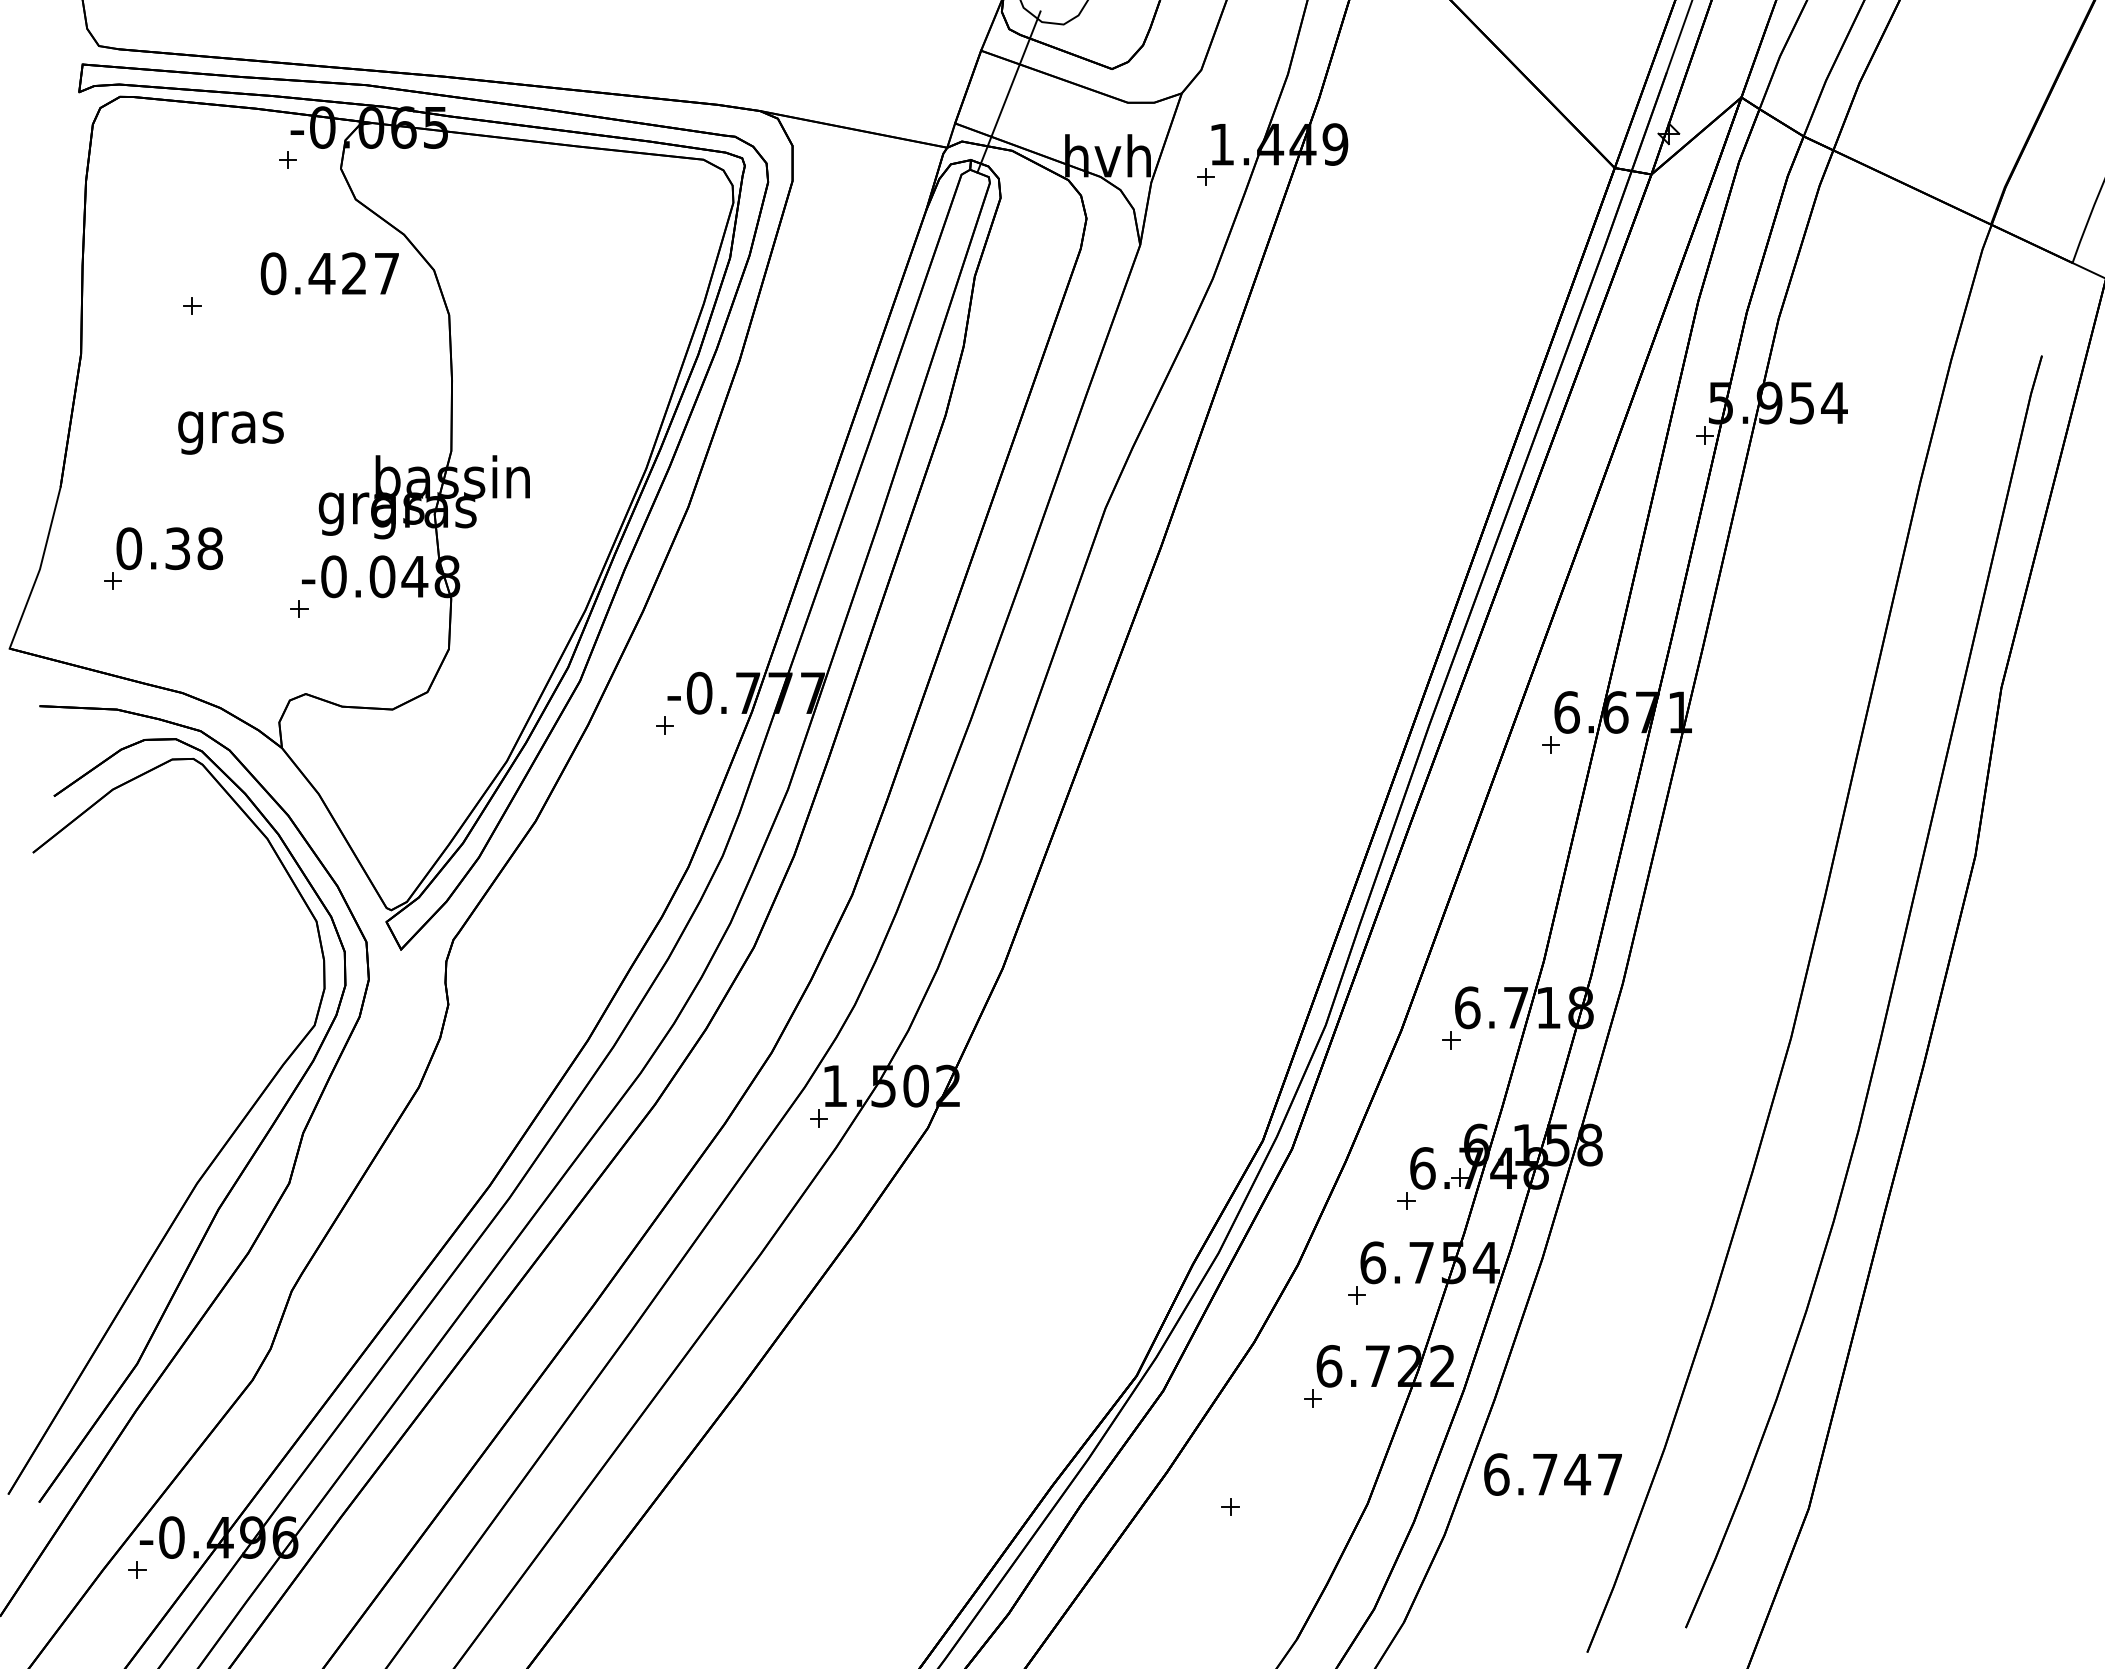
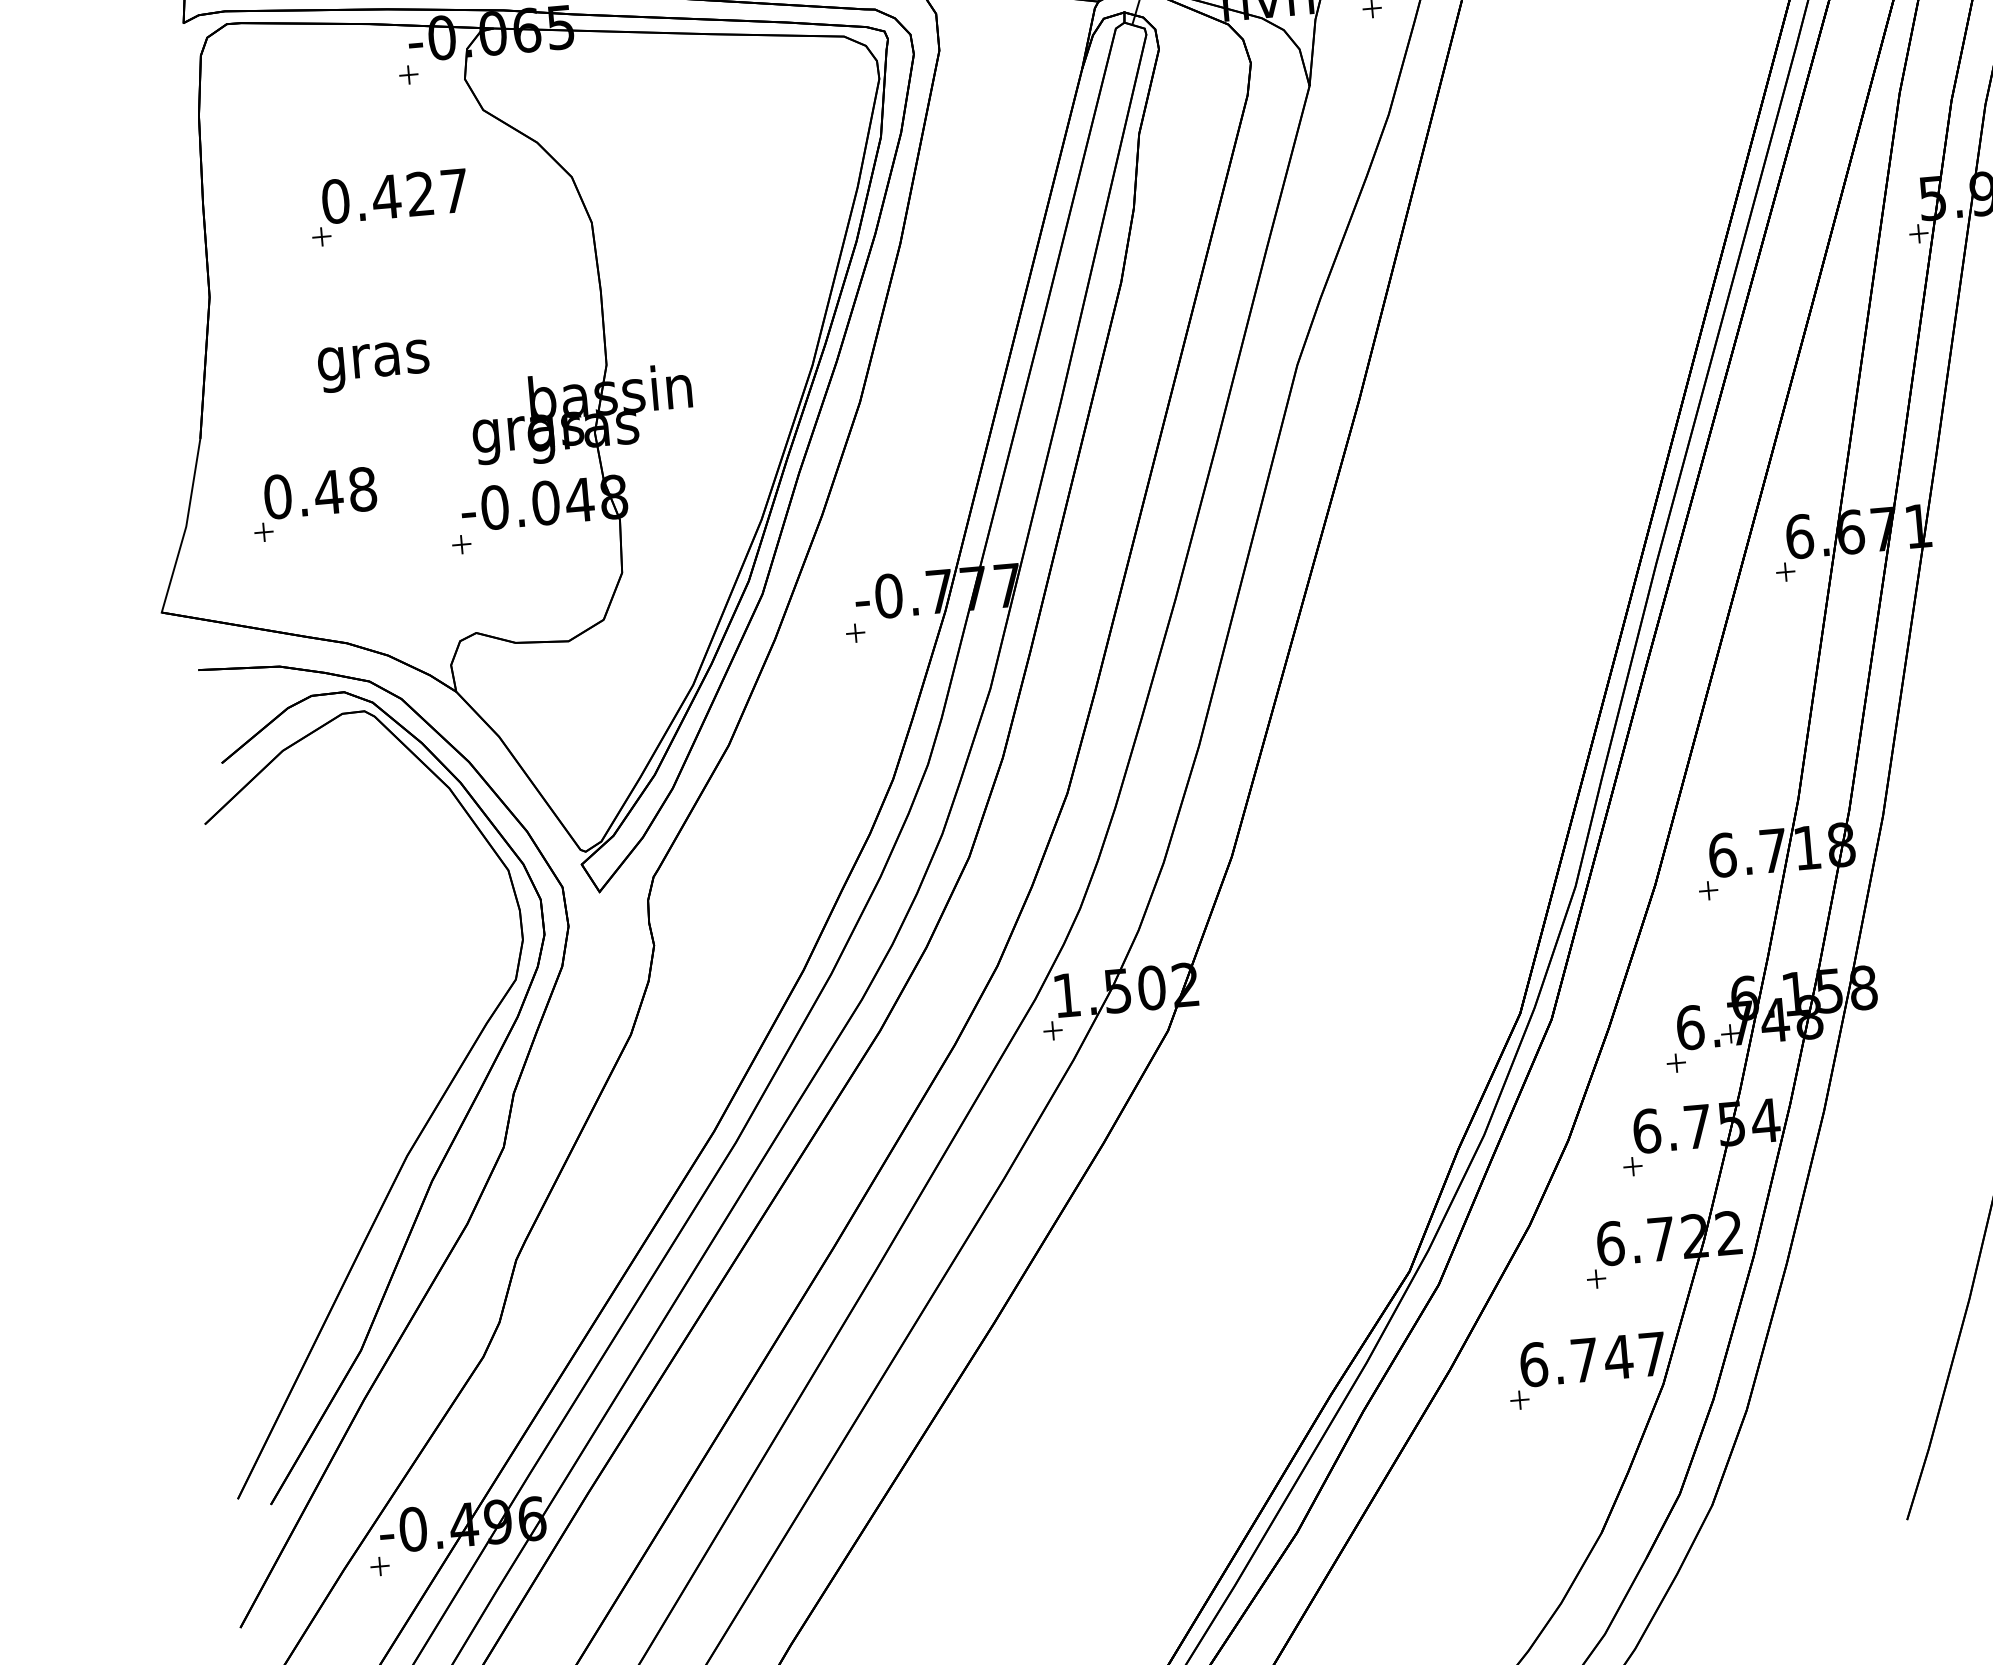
text: (329, 273) -> (394, 196), moved
text: (177, 548) -> (328, 492), 0.38 -> 0.48
text: (1552, 1474) -> (1592, 1359), moved

